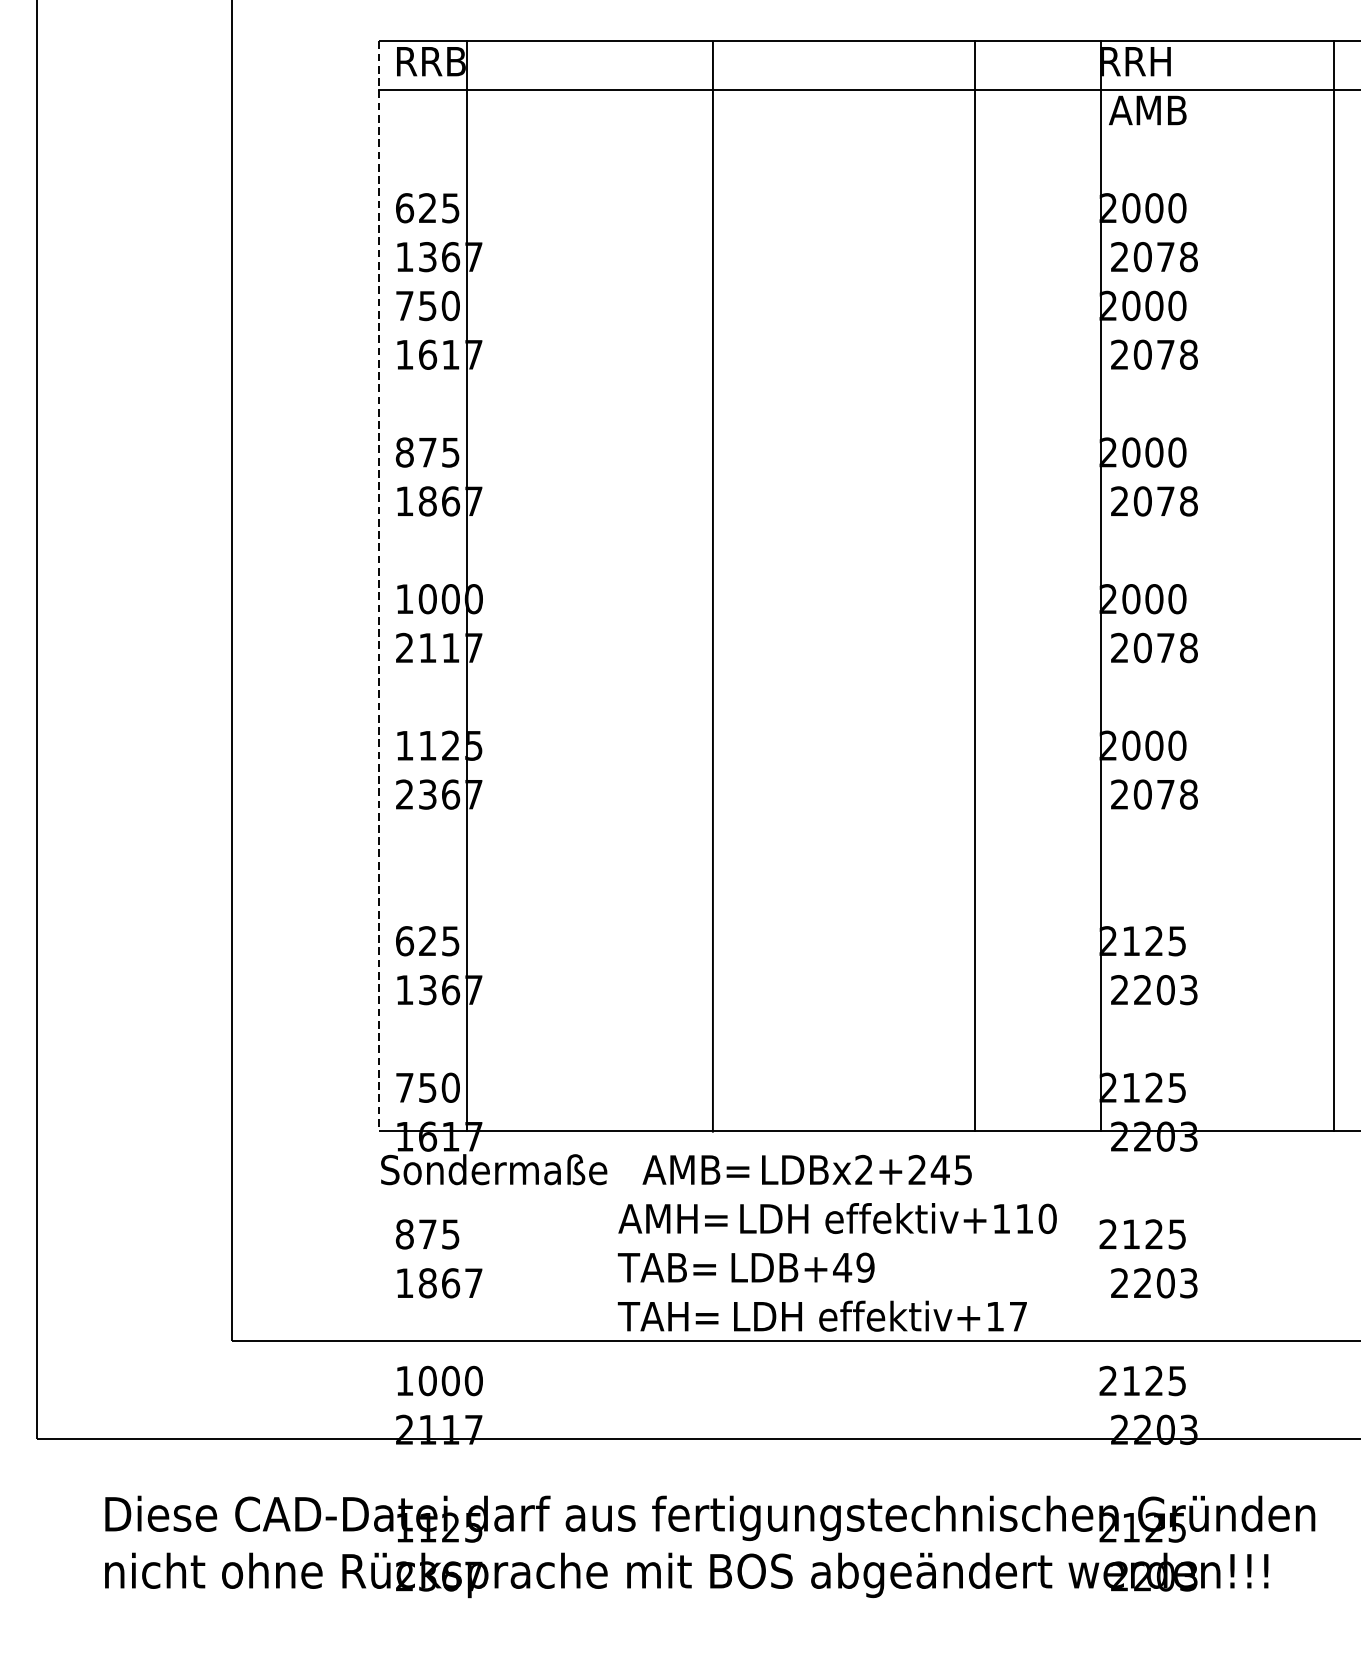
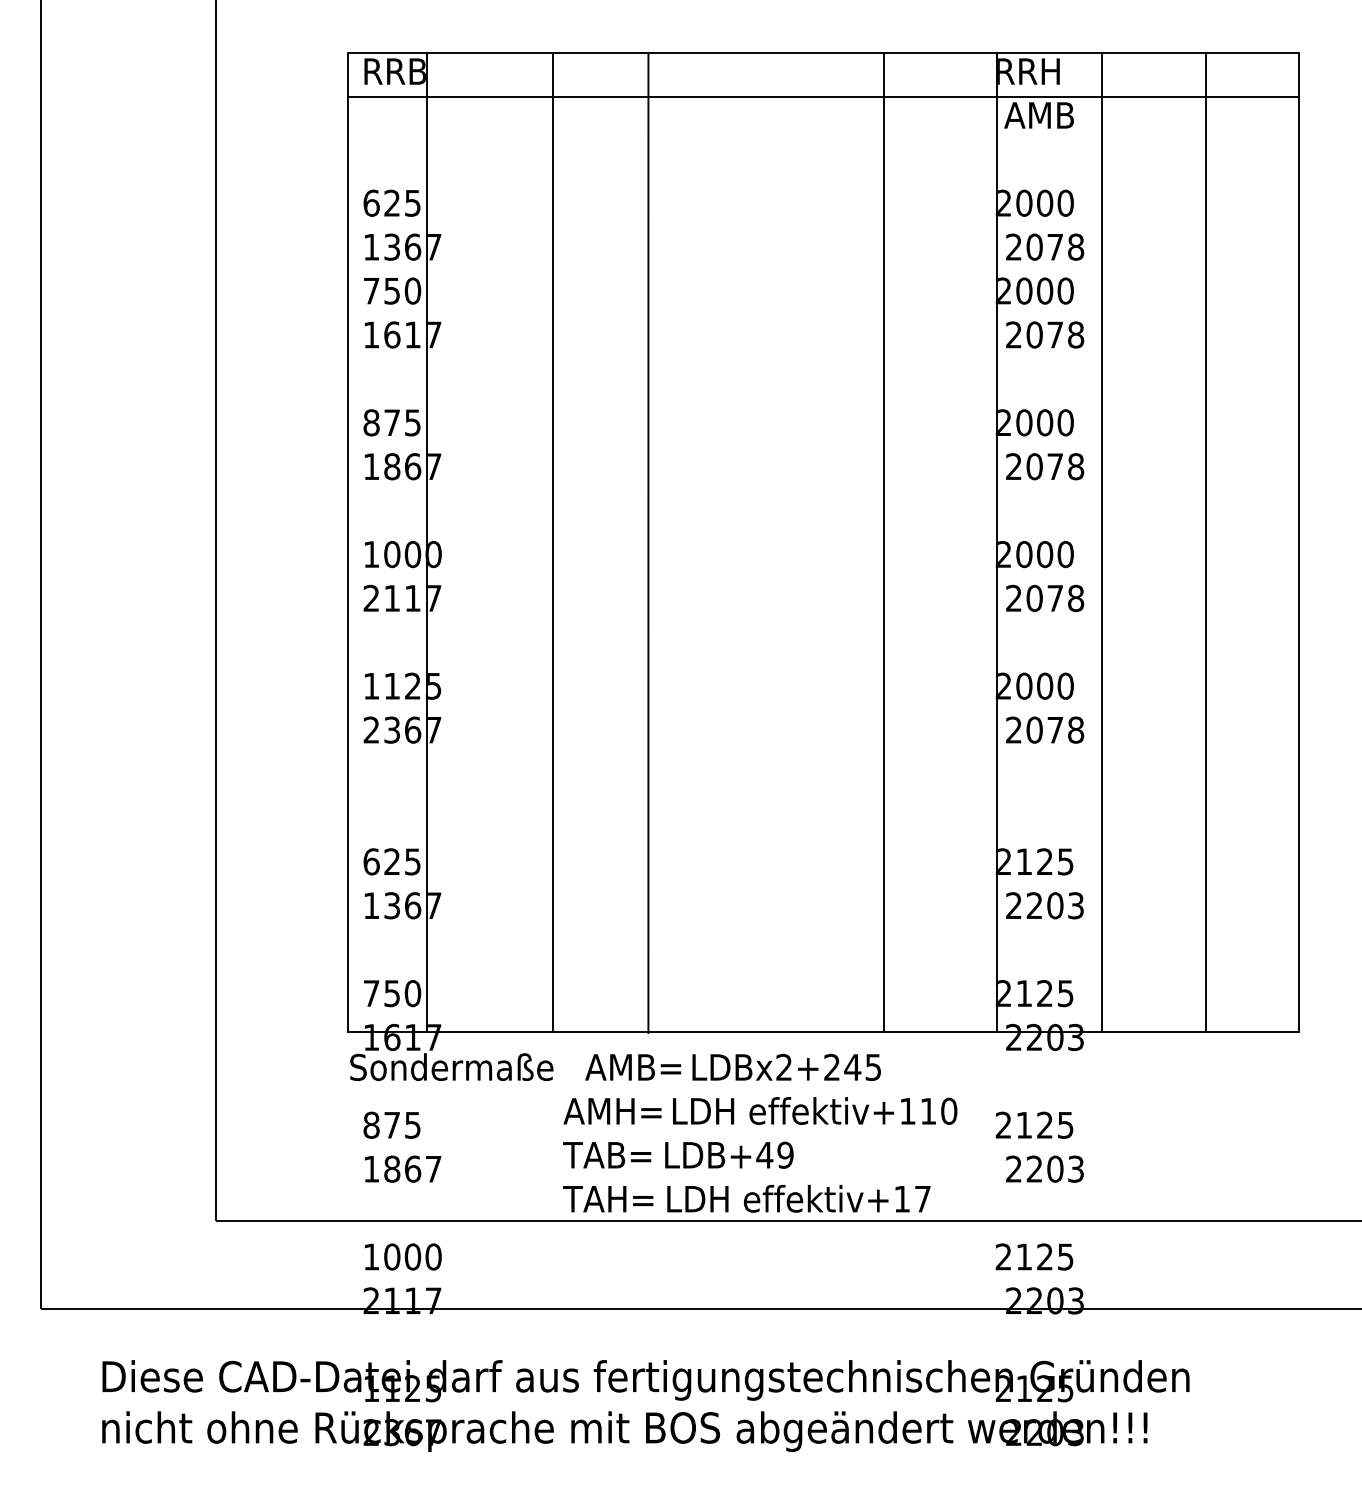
line: (606, 585) -> (552, 542), added
line: (1217, 585) -> (1101, 542), added
line: (379, 586) -> (348, 543), dashed -> solid

